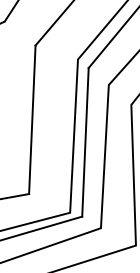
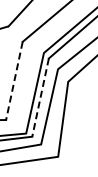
line: (32, 118) -> (14, 80), solid -> dashed
line: (85, 142) -> (40, 97), solid -> dashed

